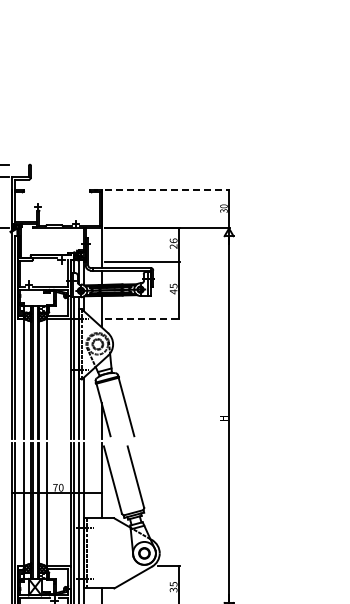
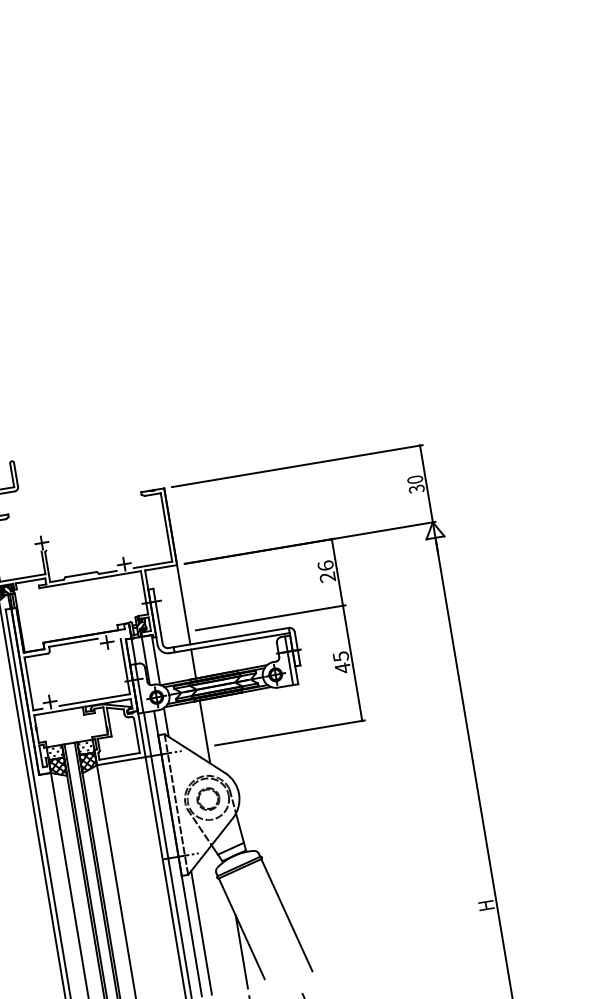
line: (168, 190) -> (298, 466), dashed -> solid
line: (143, 318) -> (291, 731), dashed -> solid

